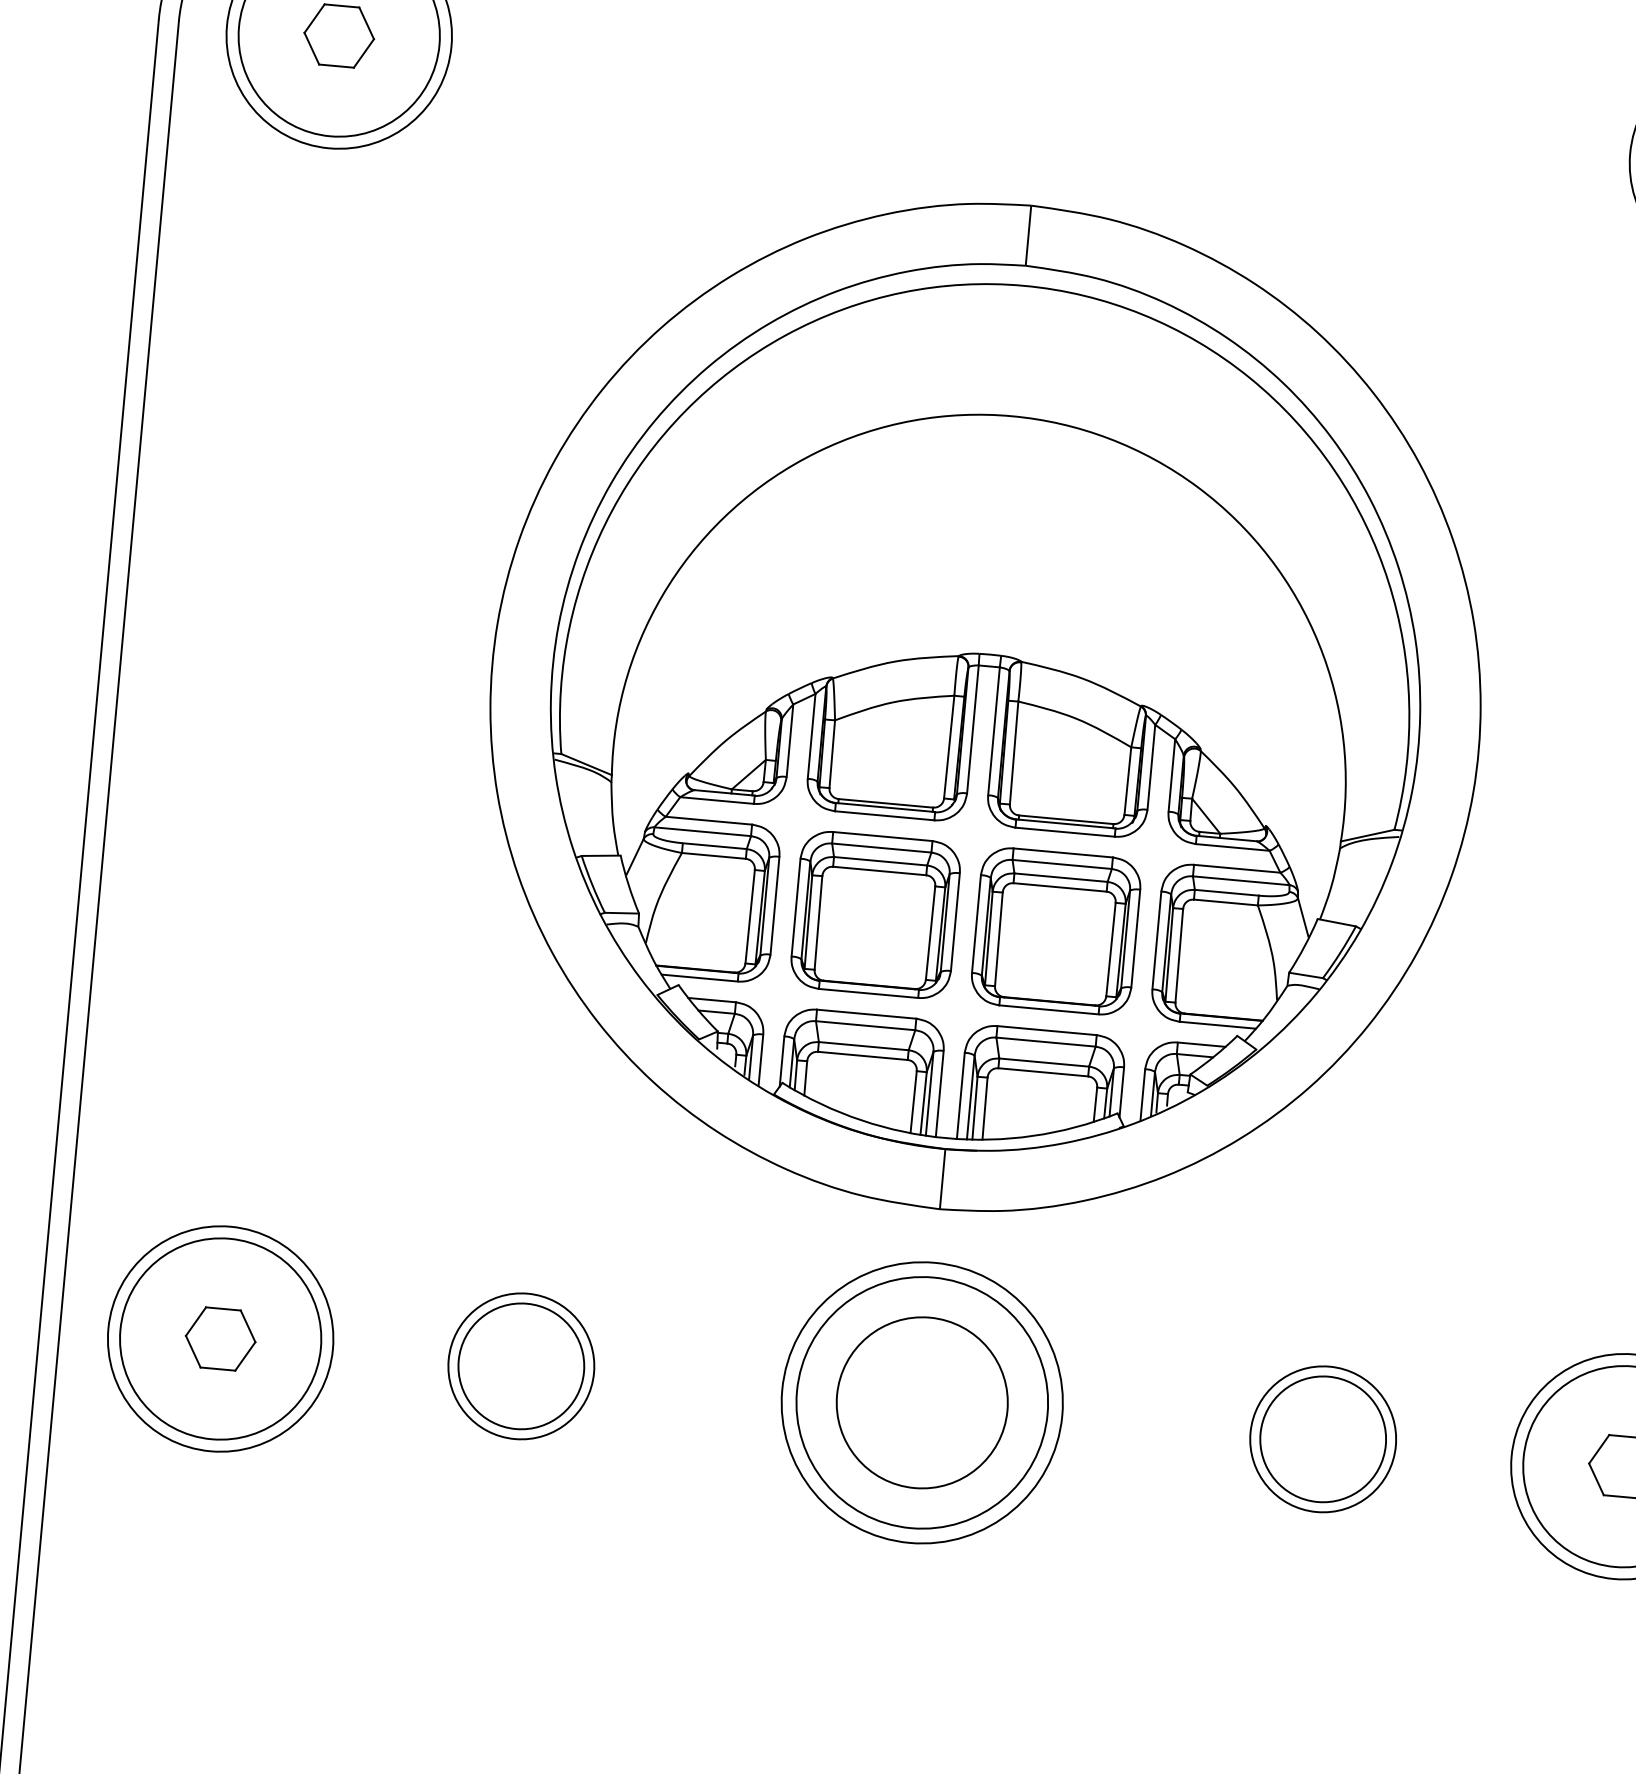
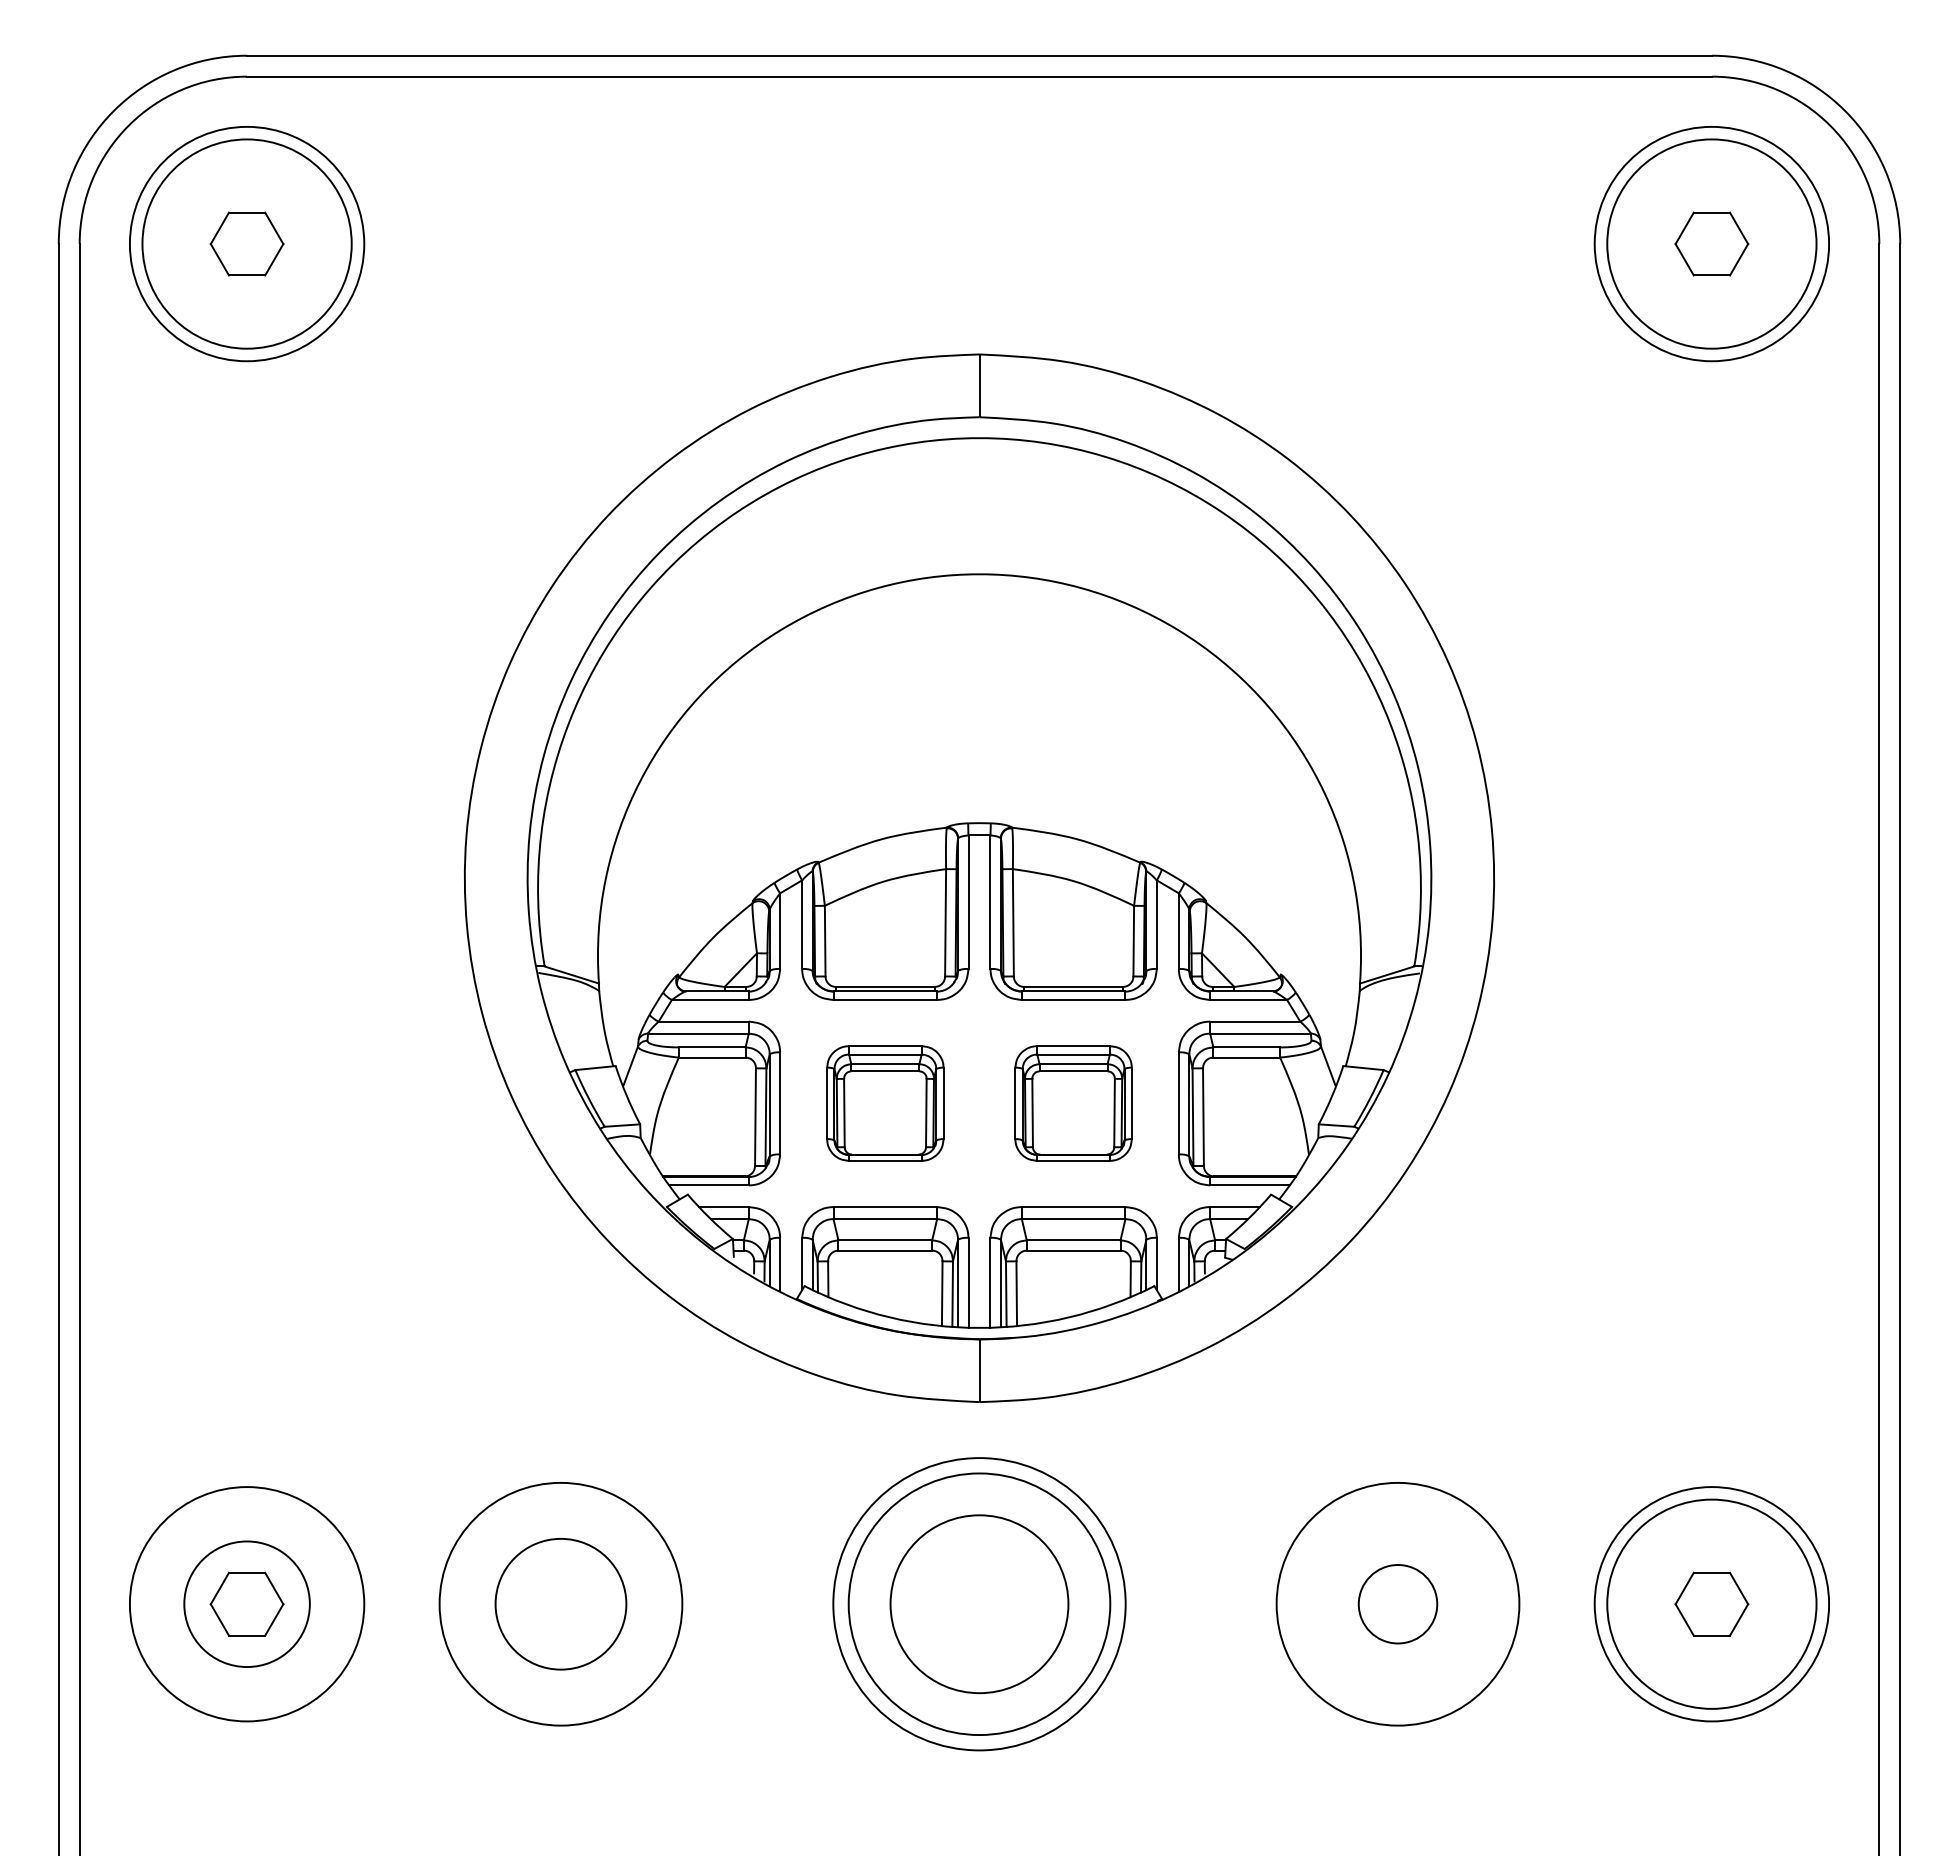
part: (875, 914) -> (885, 1103), size x0.7
part: (1055, 931) -> (1073, 1103), size x0.7
circle: (220, 1338) -> (246, 1603), size x0.6
circle: (520, 1366) -> (560, 1604), size x1.6
circle: (1322, 1438) -> (1397, 1603), size x0.6
circle: (1322, 1439) -> (1397, 1604), size x1.6

